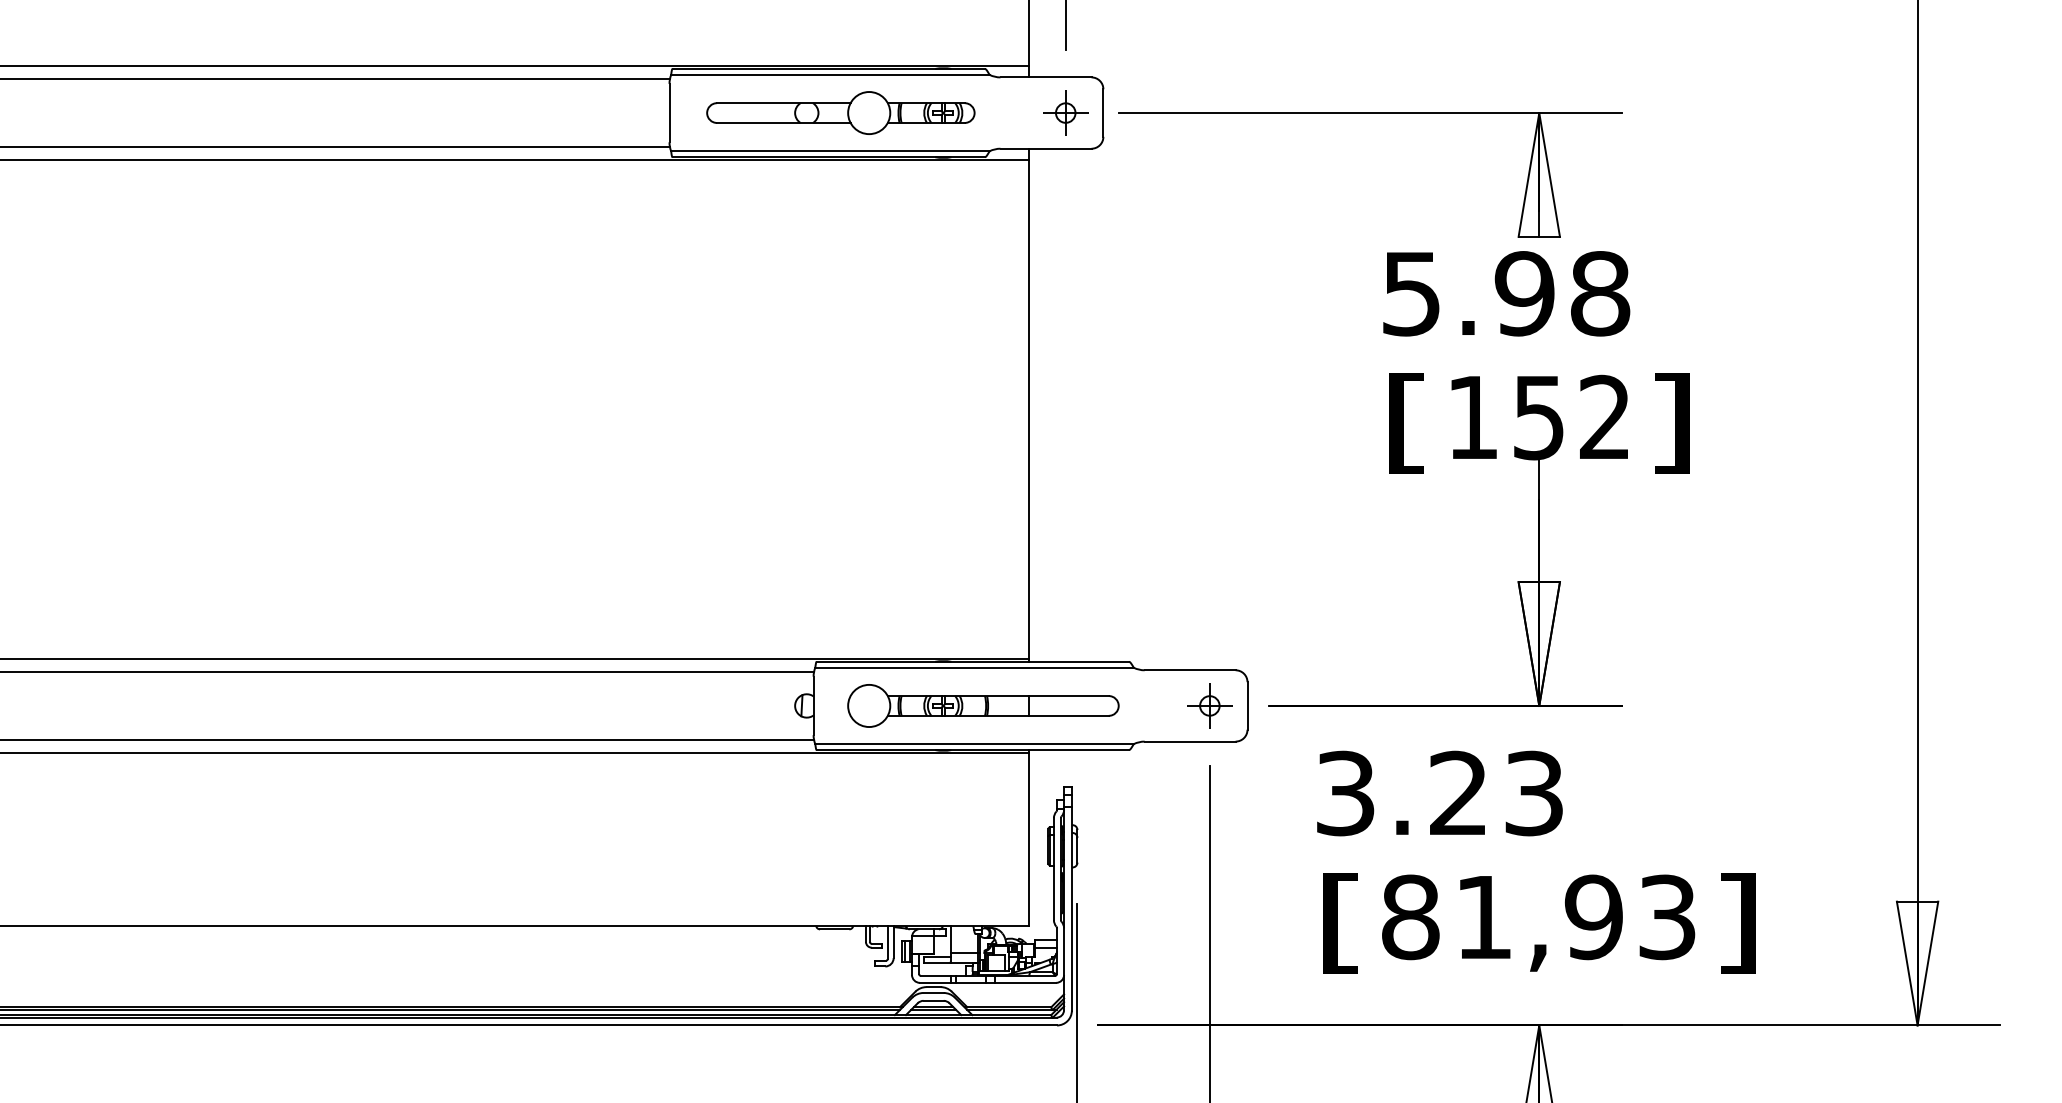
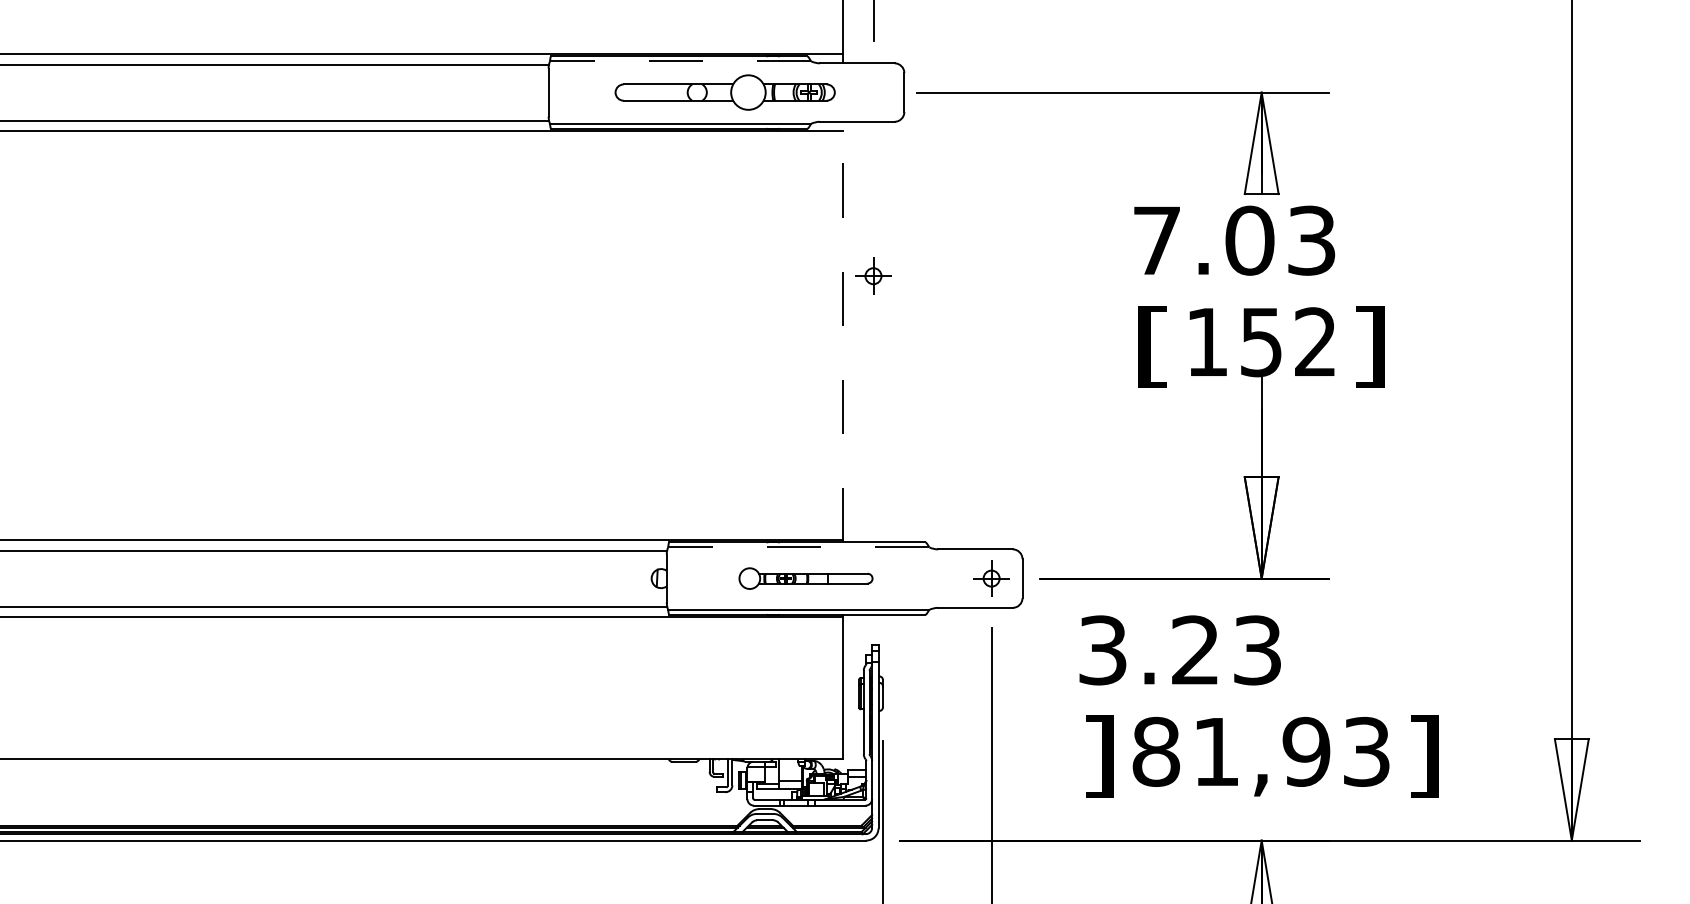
line: (829, 74) -> (679, 60), solid -> dashed
part: (840, 112) -> (724, 92), moved
part: (1065, 112) -> (873, 275), moved
text: (1506, 293) -> (1234, 240), 5.98 -> 7.03
line: (1029, 405) -> (843, 332), solid -> dashed
line: (974, 667) -> (798, 547), solid -> dashed
part: (983, 705) -> (806, 578), size x0.6
text: (1341, 923) -> (1099, 756), [ -> ]

